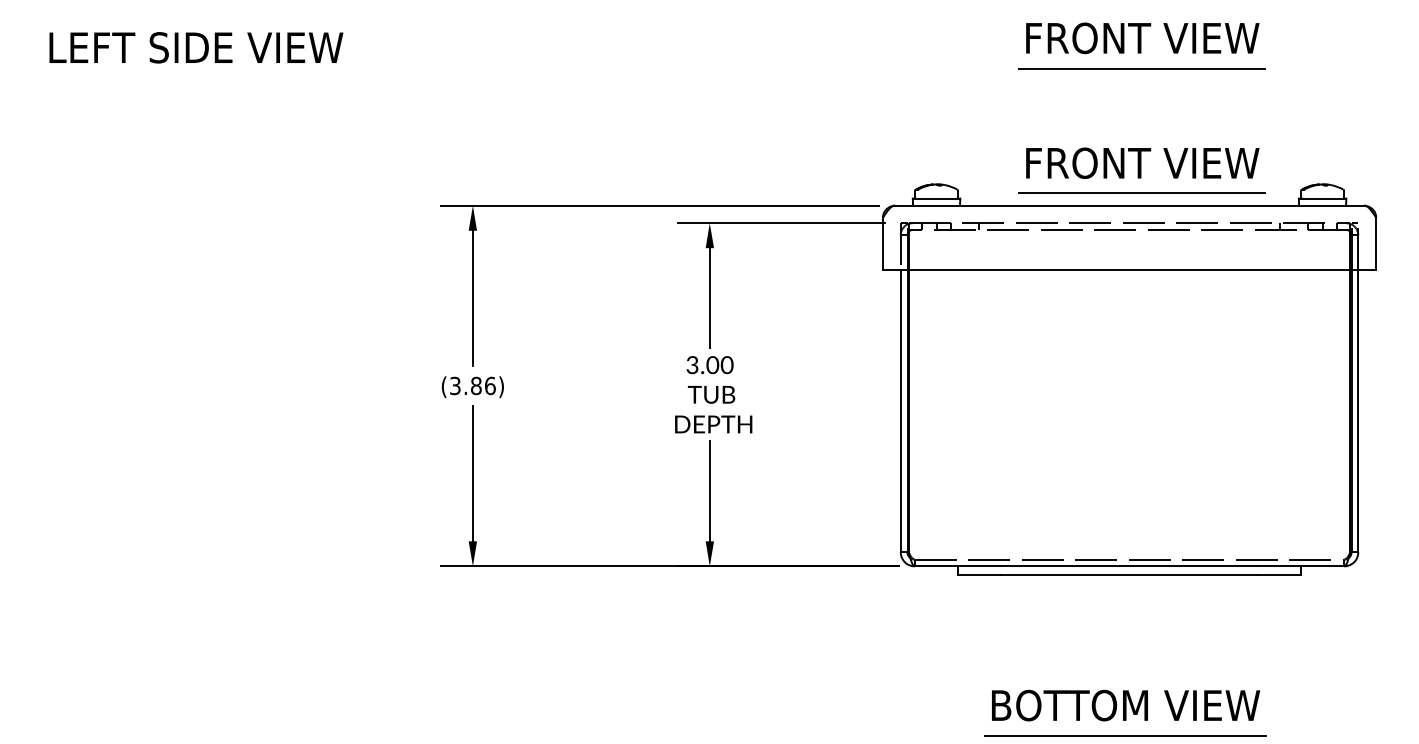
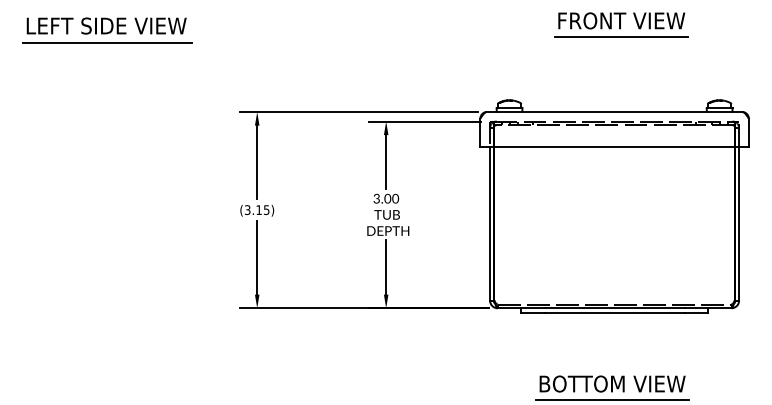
line: (197, 78) -> (107, 42), added
part: (1142, 169) -> (621, 92), removed
text: (482, 384) -> (262, 209), (3.86) -> (3.15)

